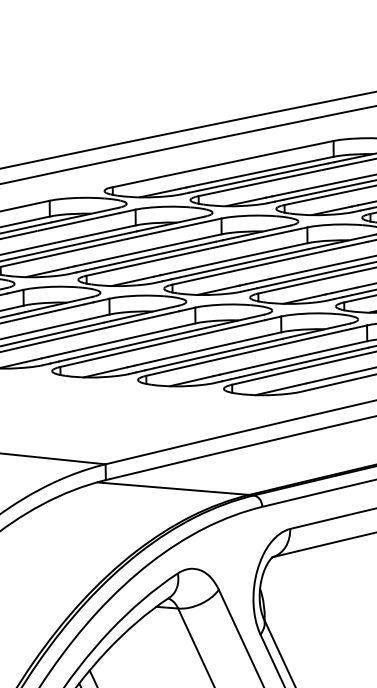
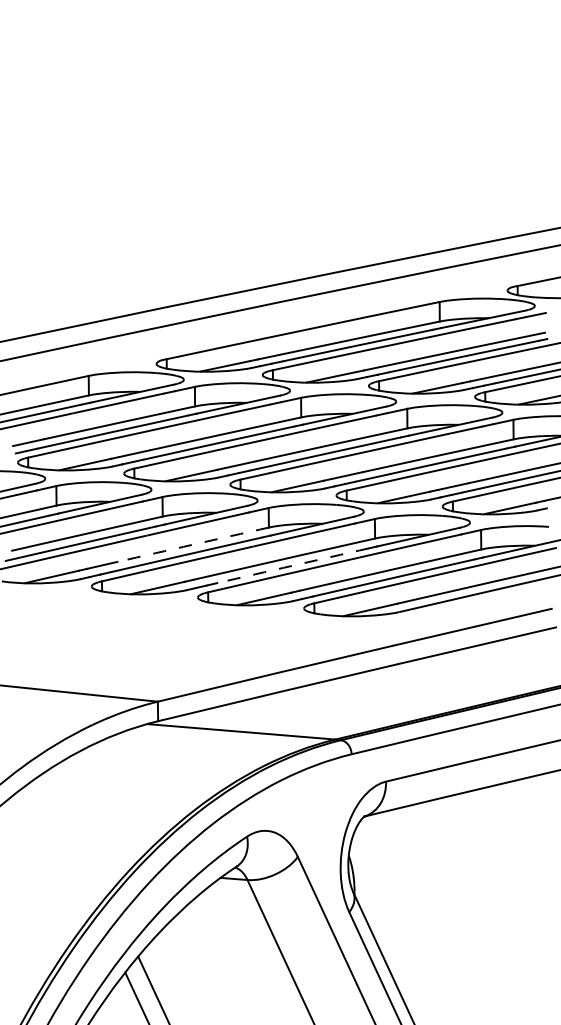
arc: (134, 337) -> (193, 544), solid -> dashed
arc: (215, 354) -> (293, 565), solid -> dashed

